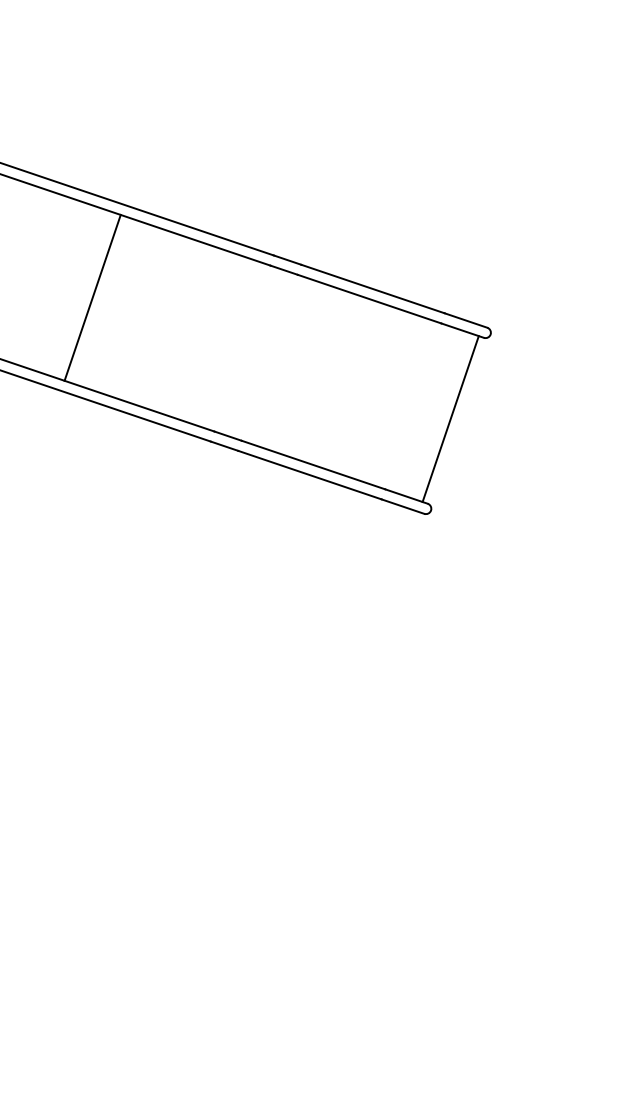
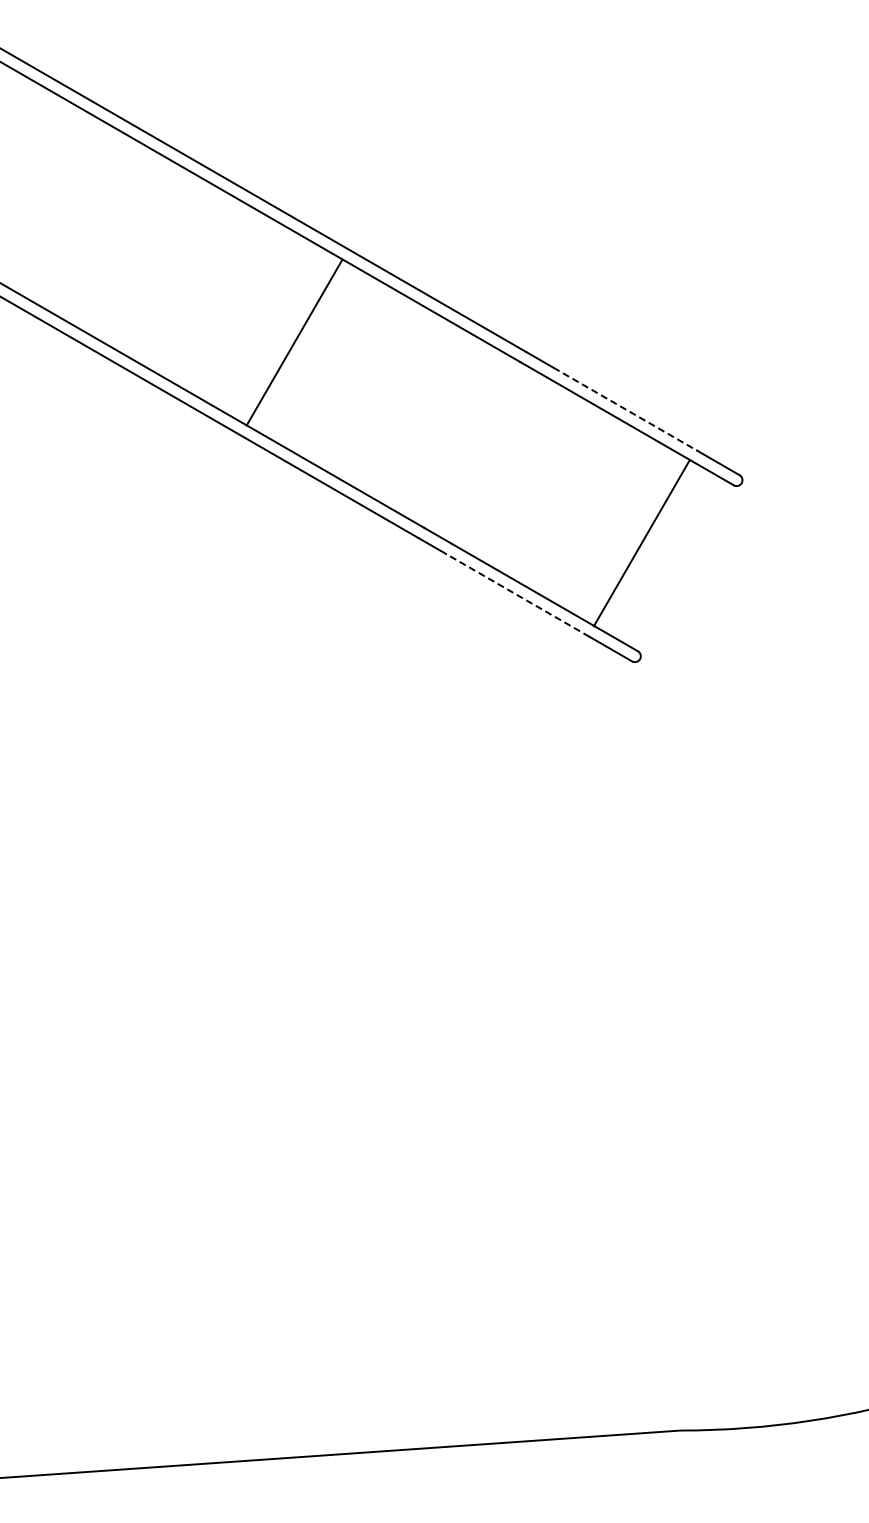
line: (373, 289) -> (625, 409), solid -> dashed
line: (92, 297) -> (294, 342), moved
line: (450, 419) -> (641, 543), moved
line: (309, 475) -> (517, 595), solid -> dashed

